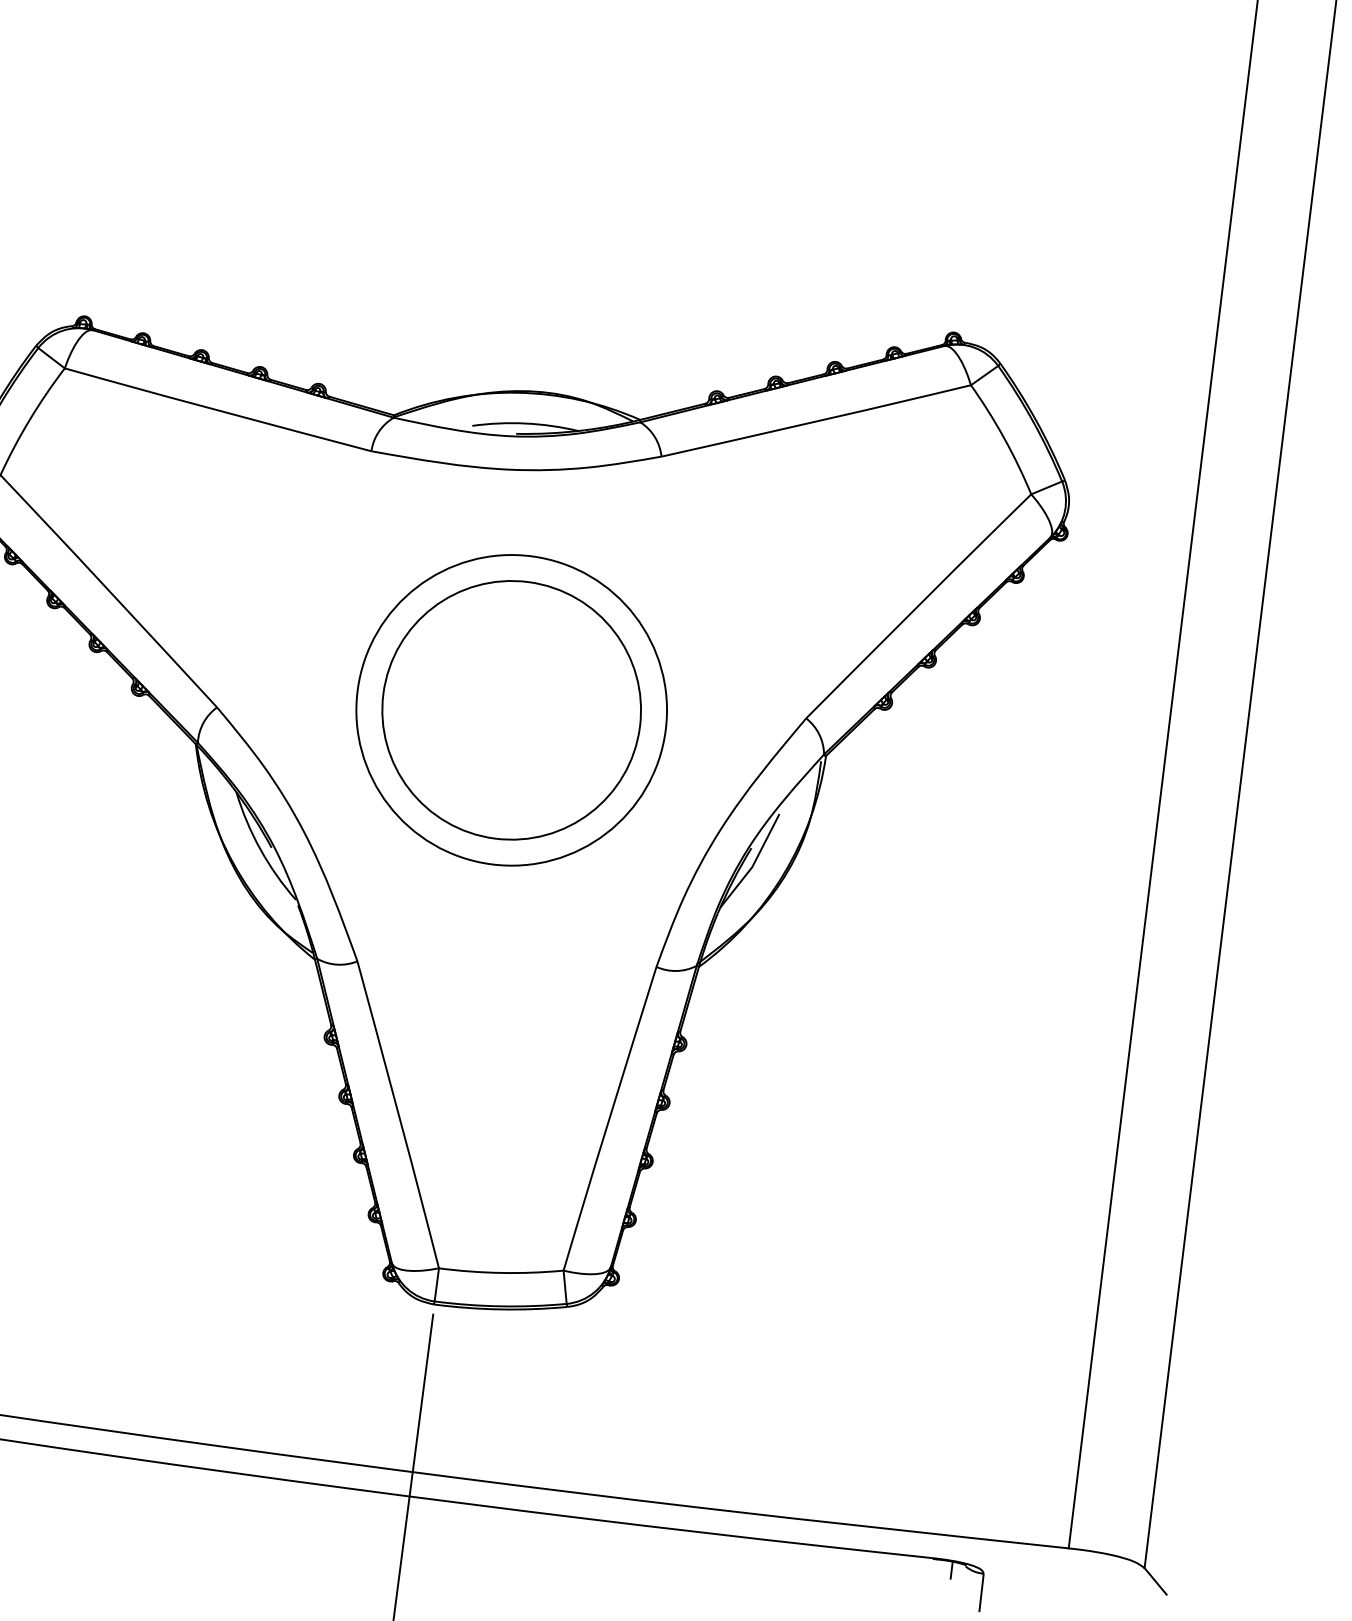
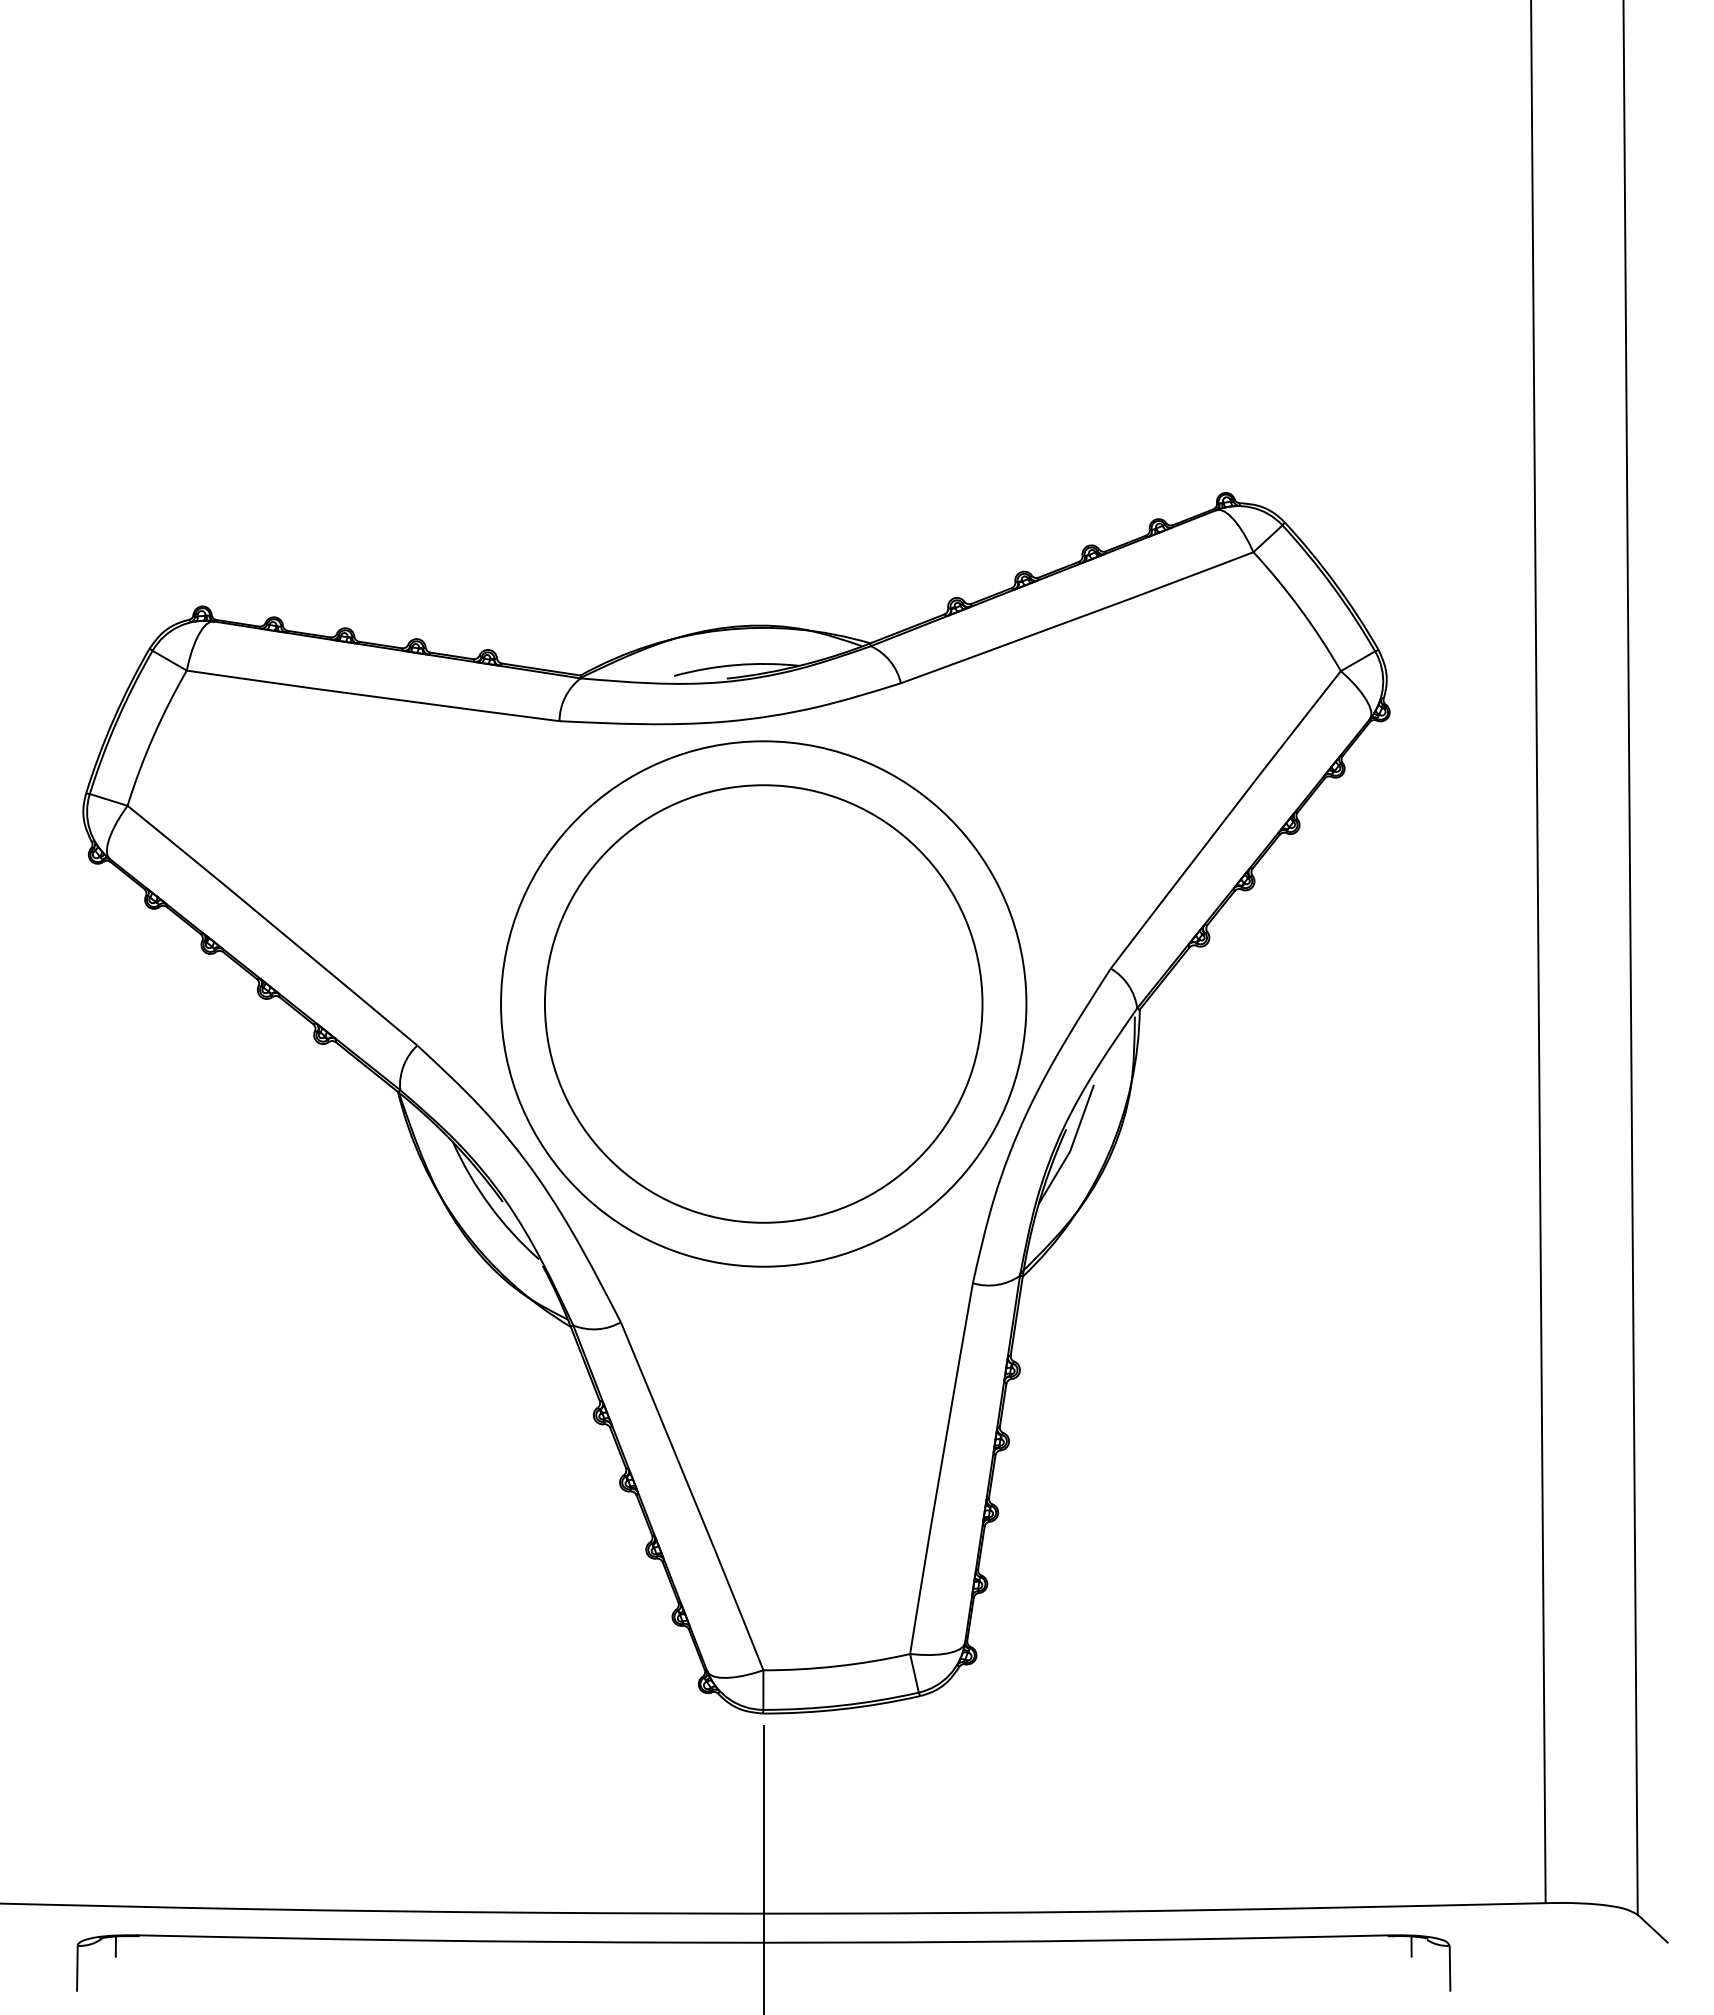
circle: (511, 709) -> (763, 1003), size x1.43
circle: (511, 709) -> (763, 1003), size x1.43

